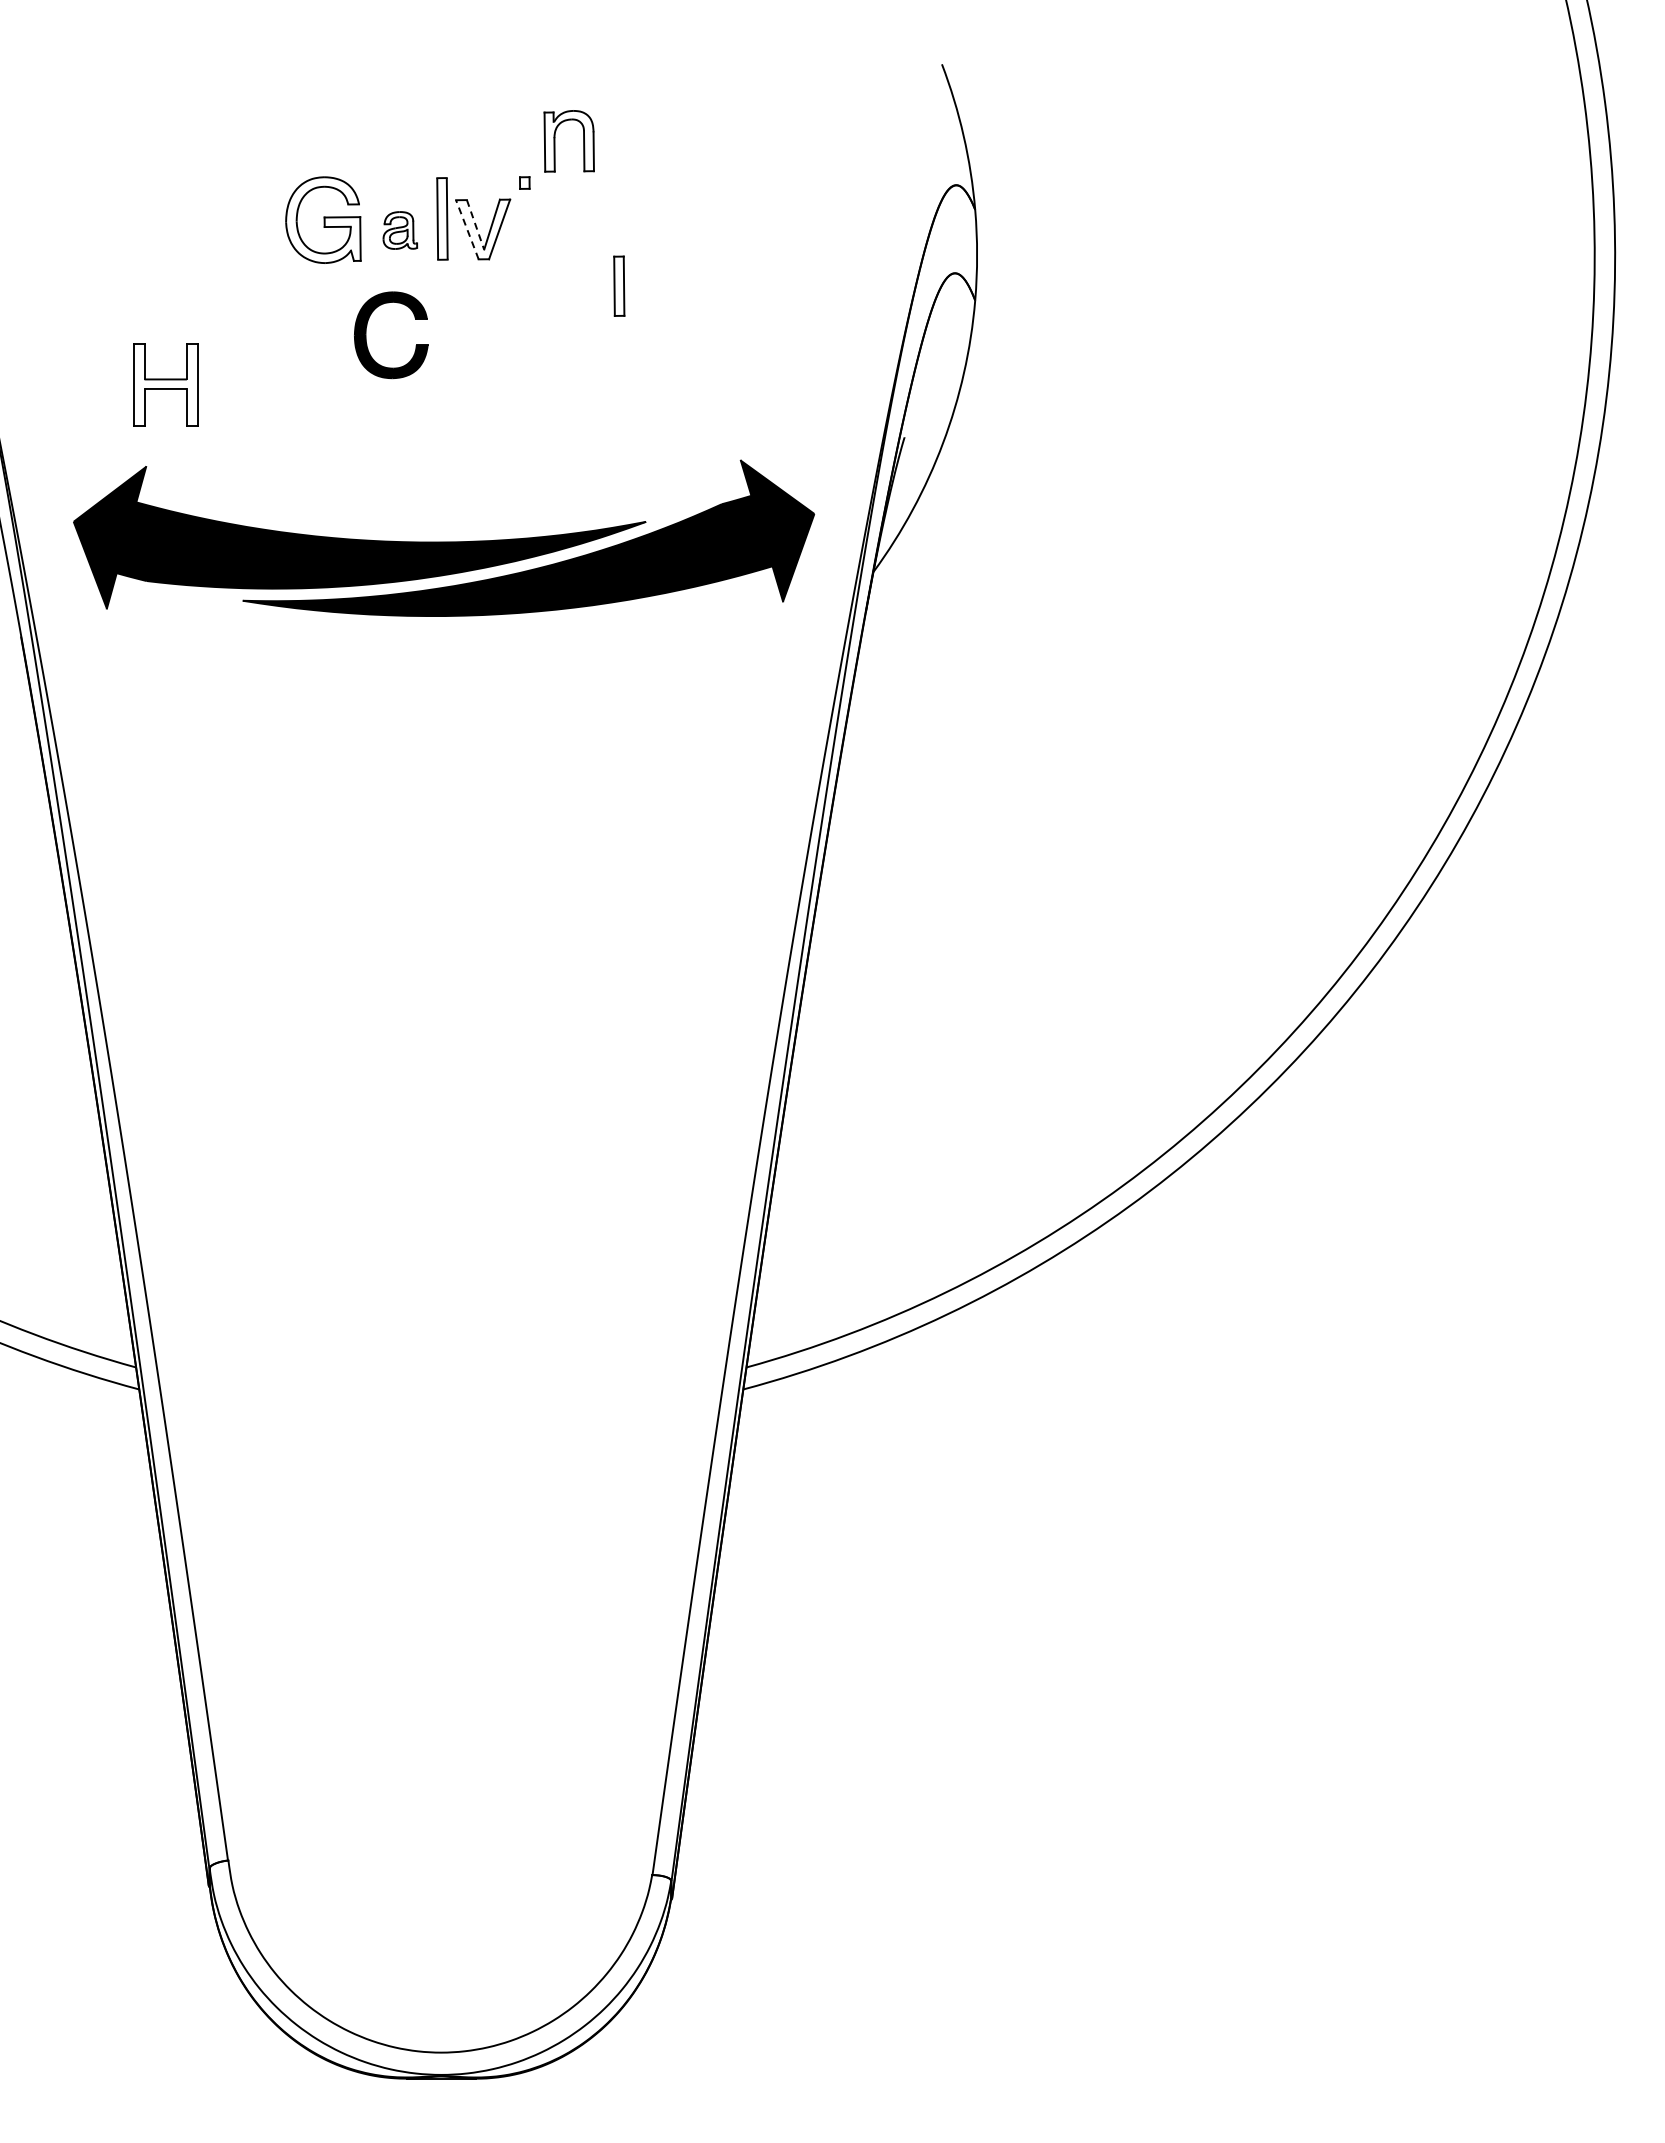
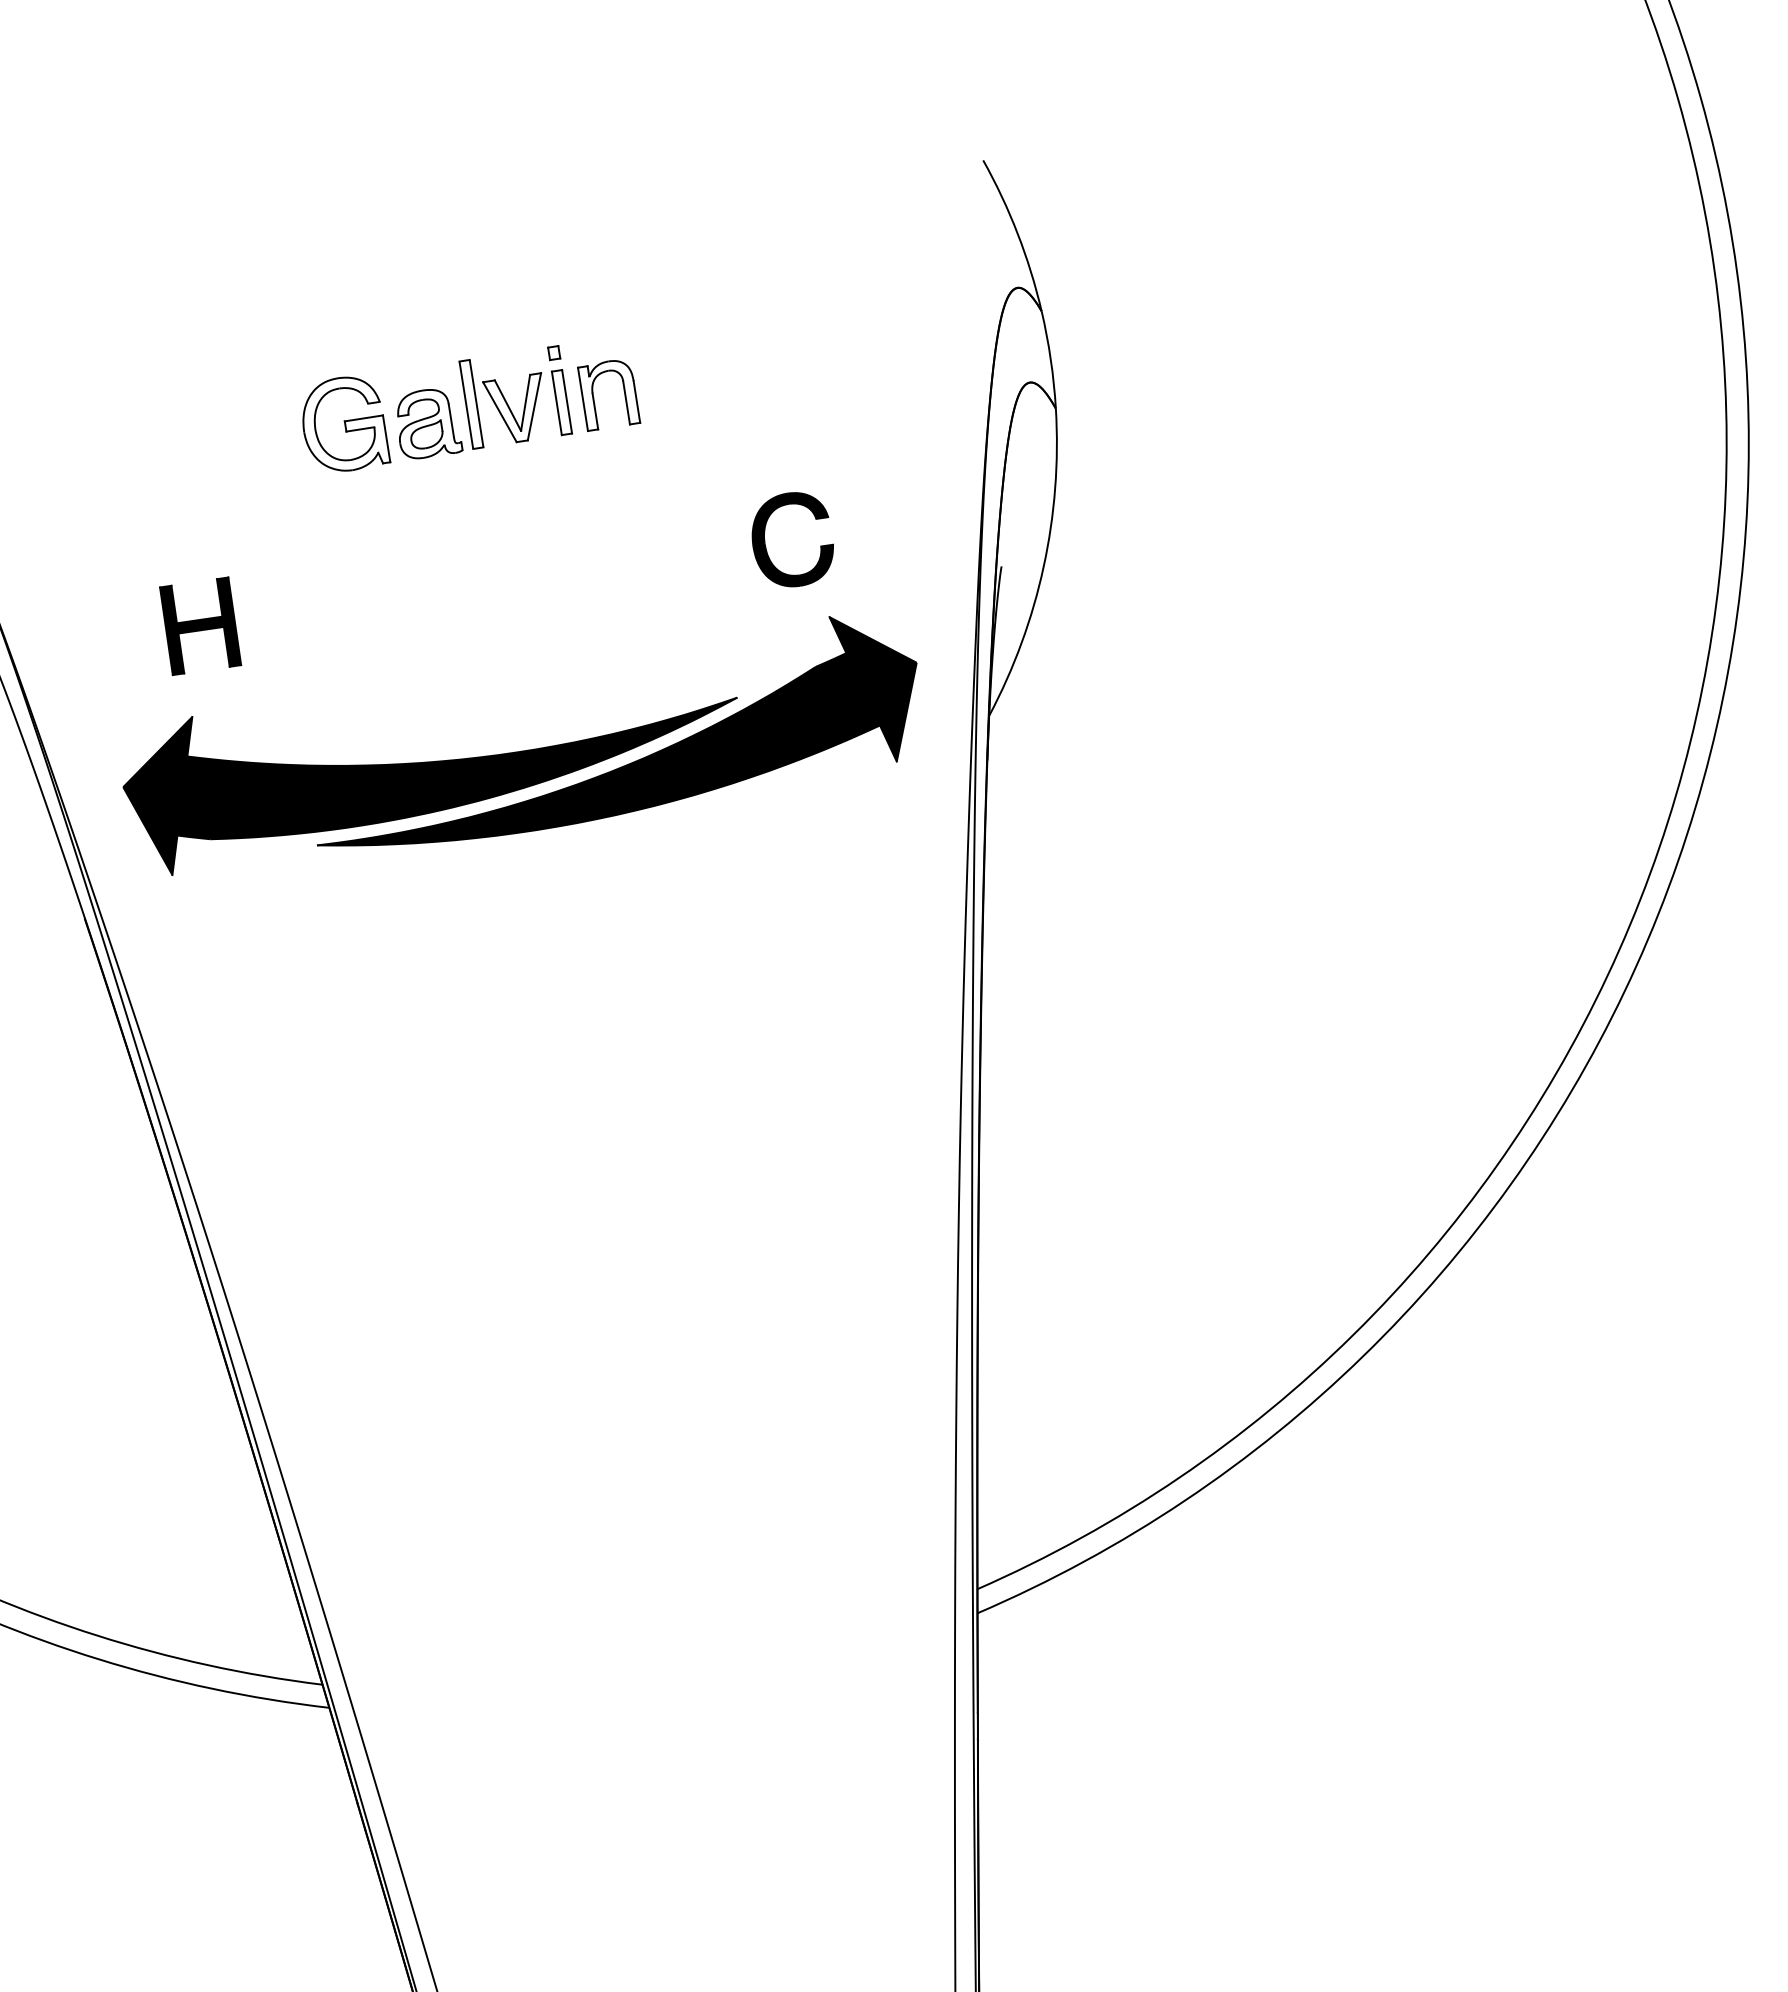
part: (555, 141) -> (594, 397), moved
line: (475, 225) -> (507, 406), dashed -> solid
line: (467, 229) -> (499, 411), dashed -> solid
part: (400, 230) -> (428, 423), size x1.67
part: (619, 285) -> (562, 401), moved
part: (366, 335) -> (765, 544), moved
fill: (165, 385) -> (200, 626), added

